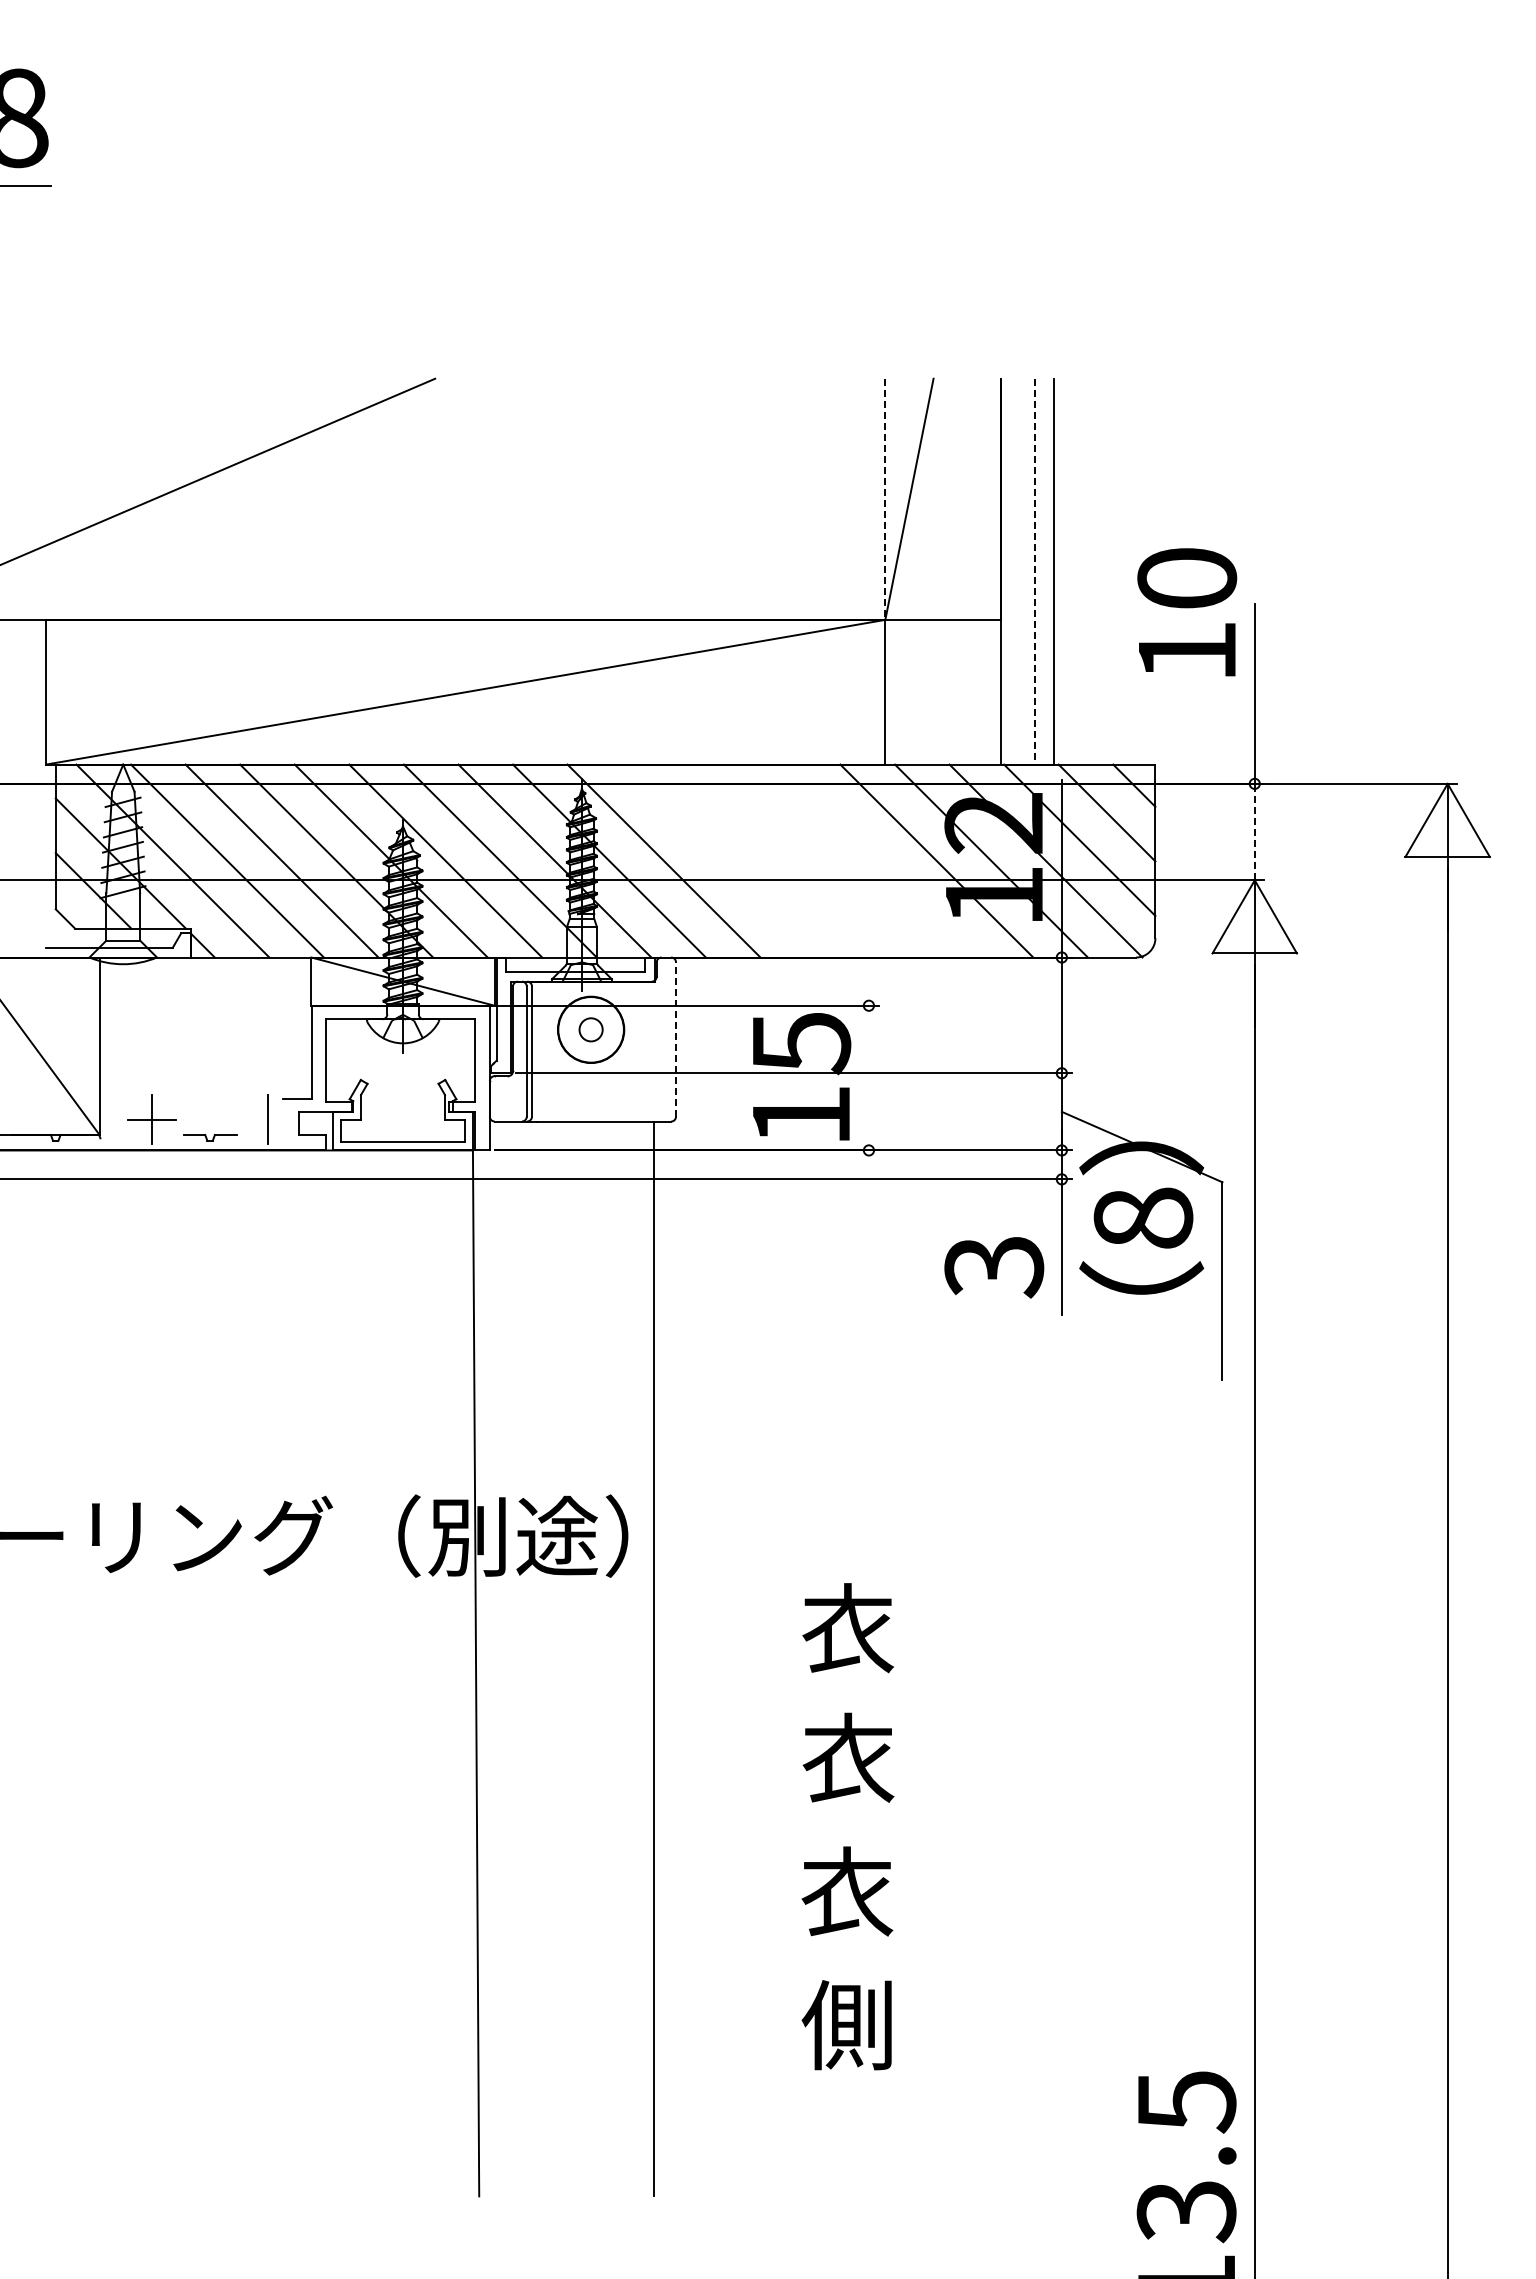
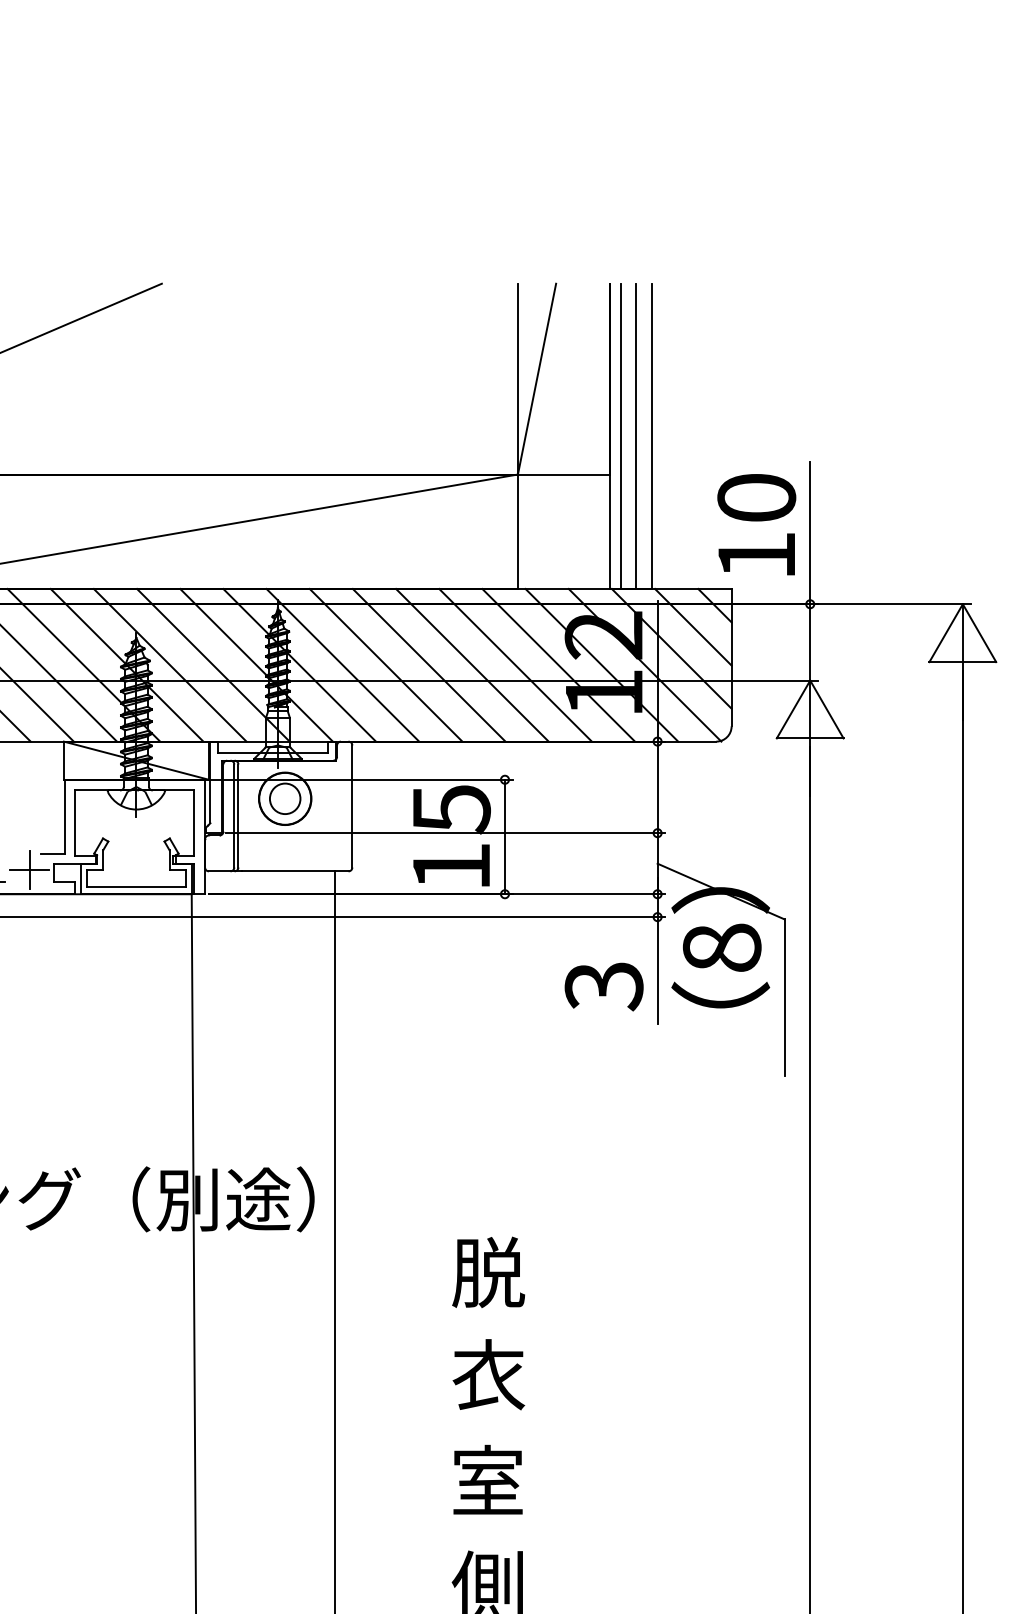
line: (885, 499) -> (518, 379), dashed -> solid
line: (1015, 571) -> (620, 436), added
line: (1034, 571) -> (635, 436), dashed -> solid
text: (1187, 612) -> (757, 524), moved
line: (1254, 831) -> (810, 641), dashed -> solid
line: (718, 860) -> (385, 664), added
line: (772, 860) -> (428, 664), added
line: (827, 860) -> (472, 664), added
line: (881, 860) -> (514, 664), added
circle: (590, 1029) -> (284, 798), size x1.67
line: (676, 1039) -> (352, 806), dashed -> solid
line: (868, 1077) -> (504, 836), added
line: (267, 1119) -> (29, 869), added
text: (848, 1628) -> (488, 1272), 衣 -> 脱
text: (847, 1895) -> (488, 1483), 衣 -> 室

